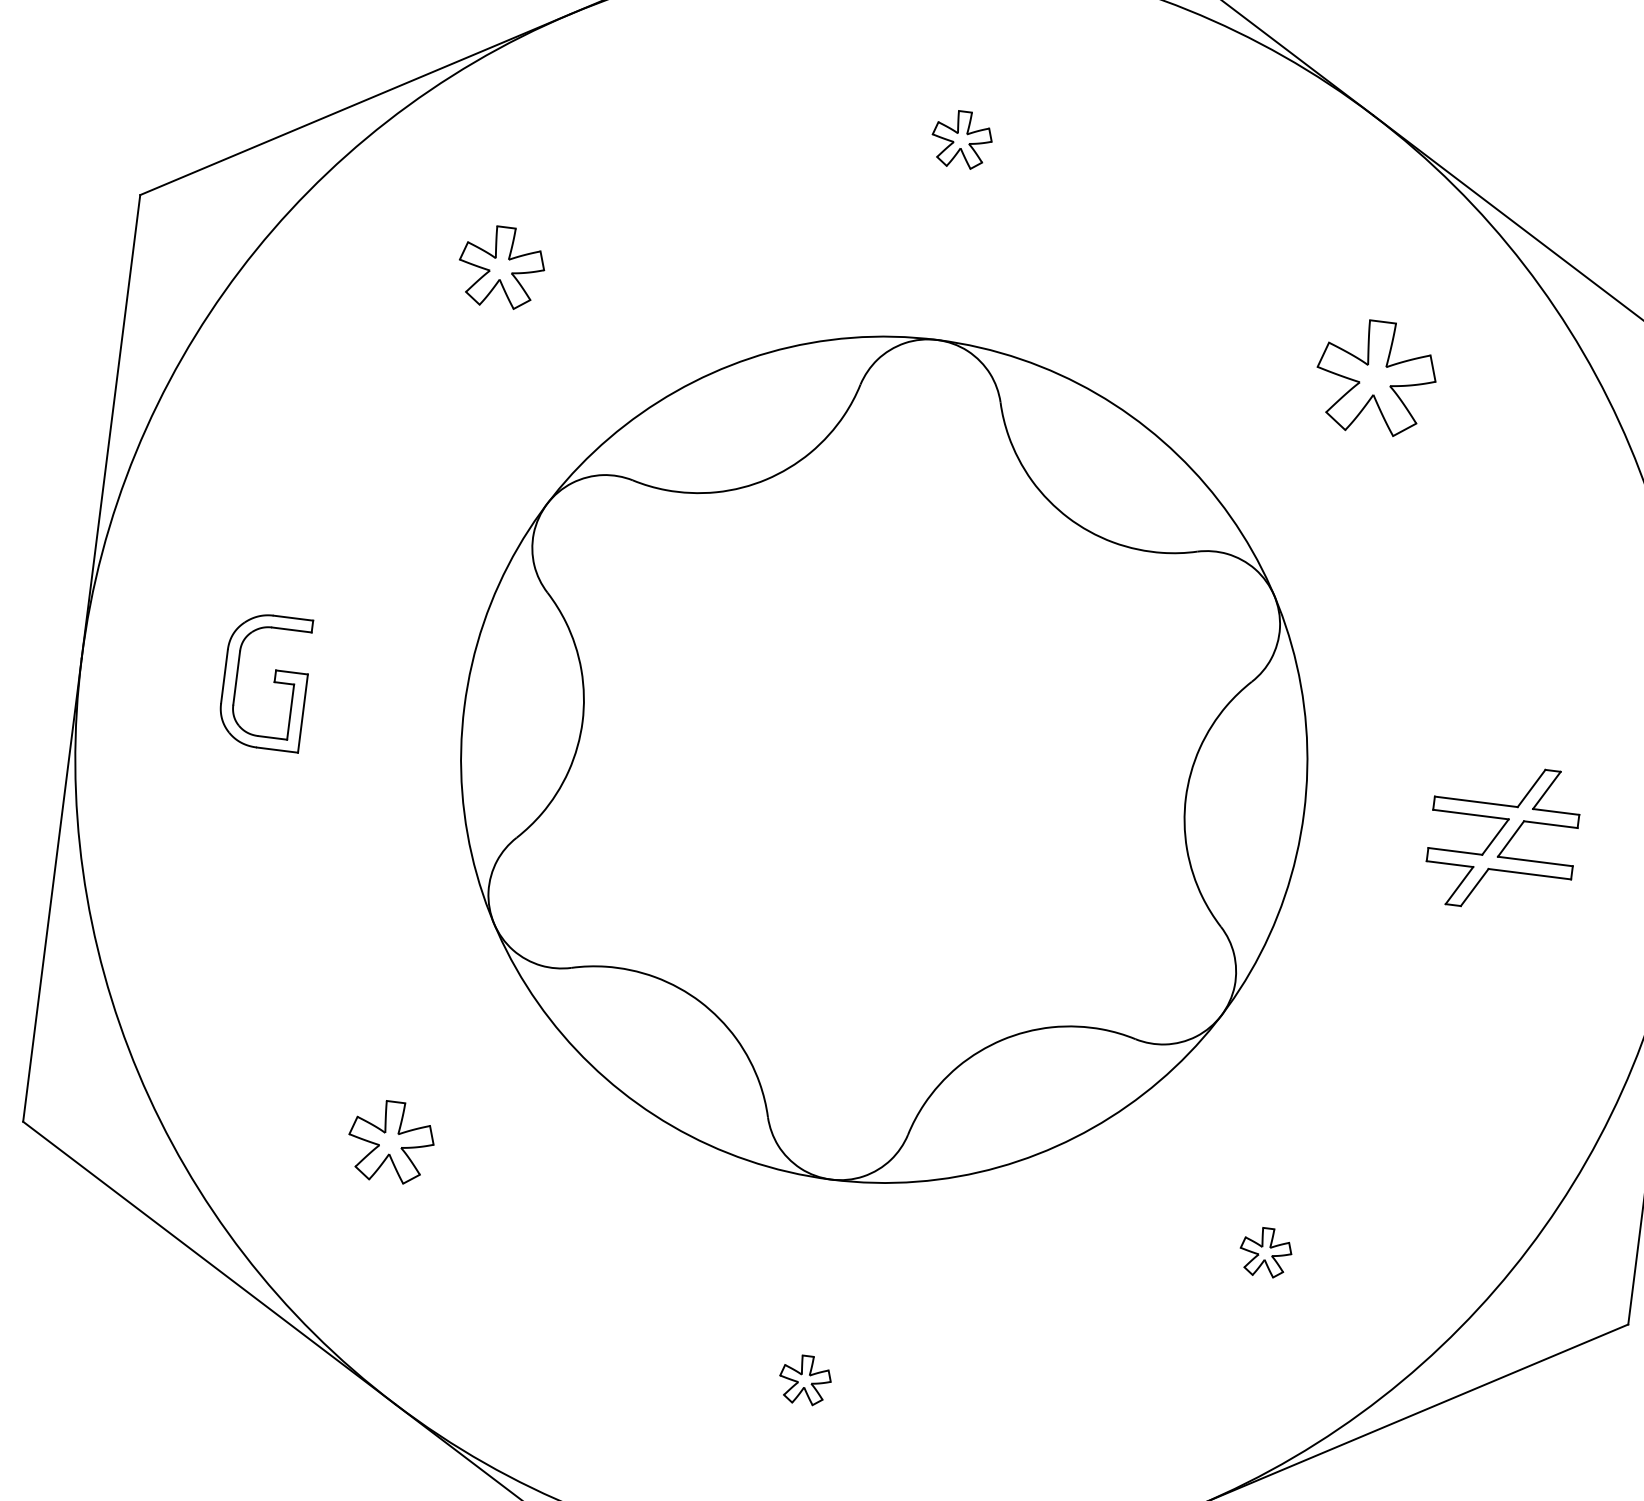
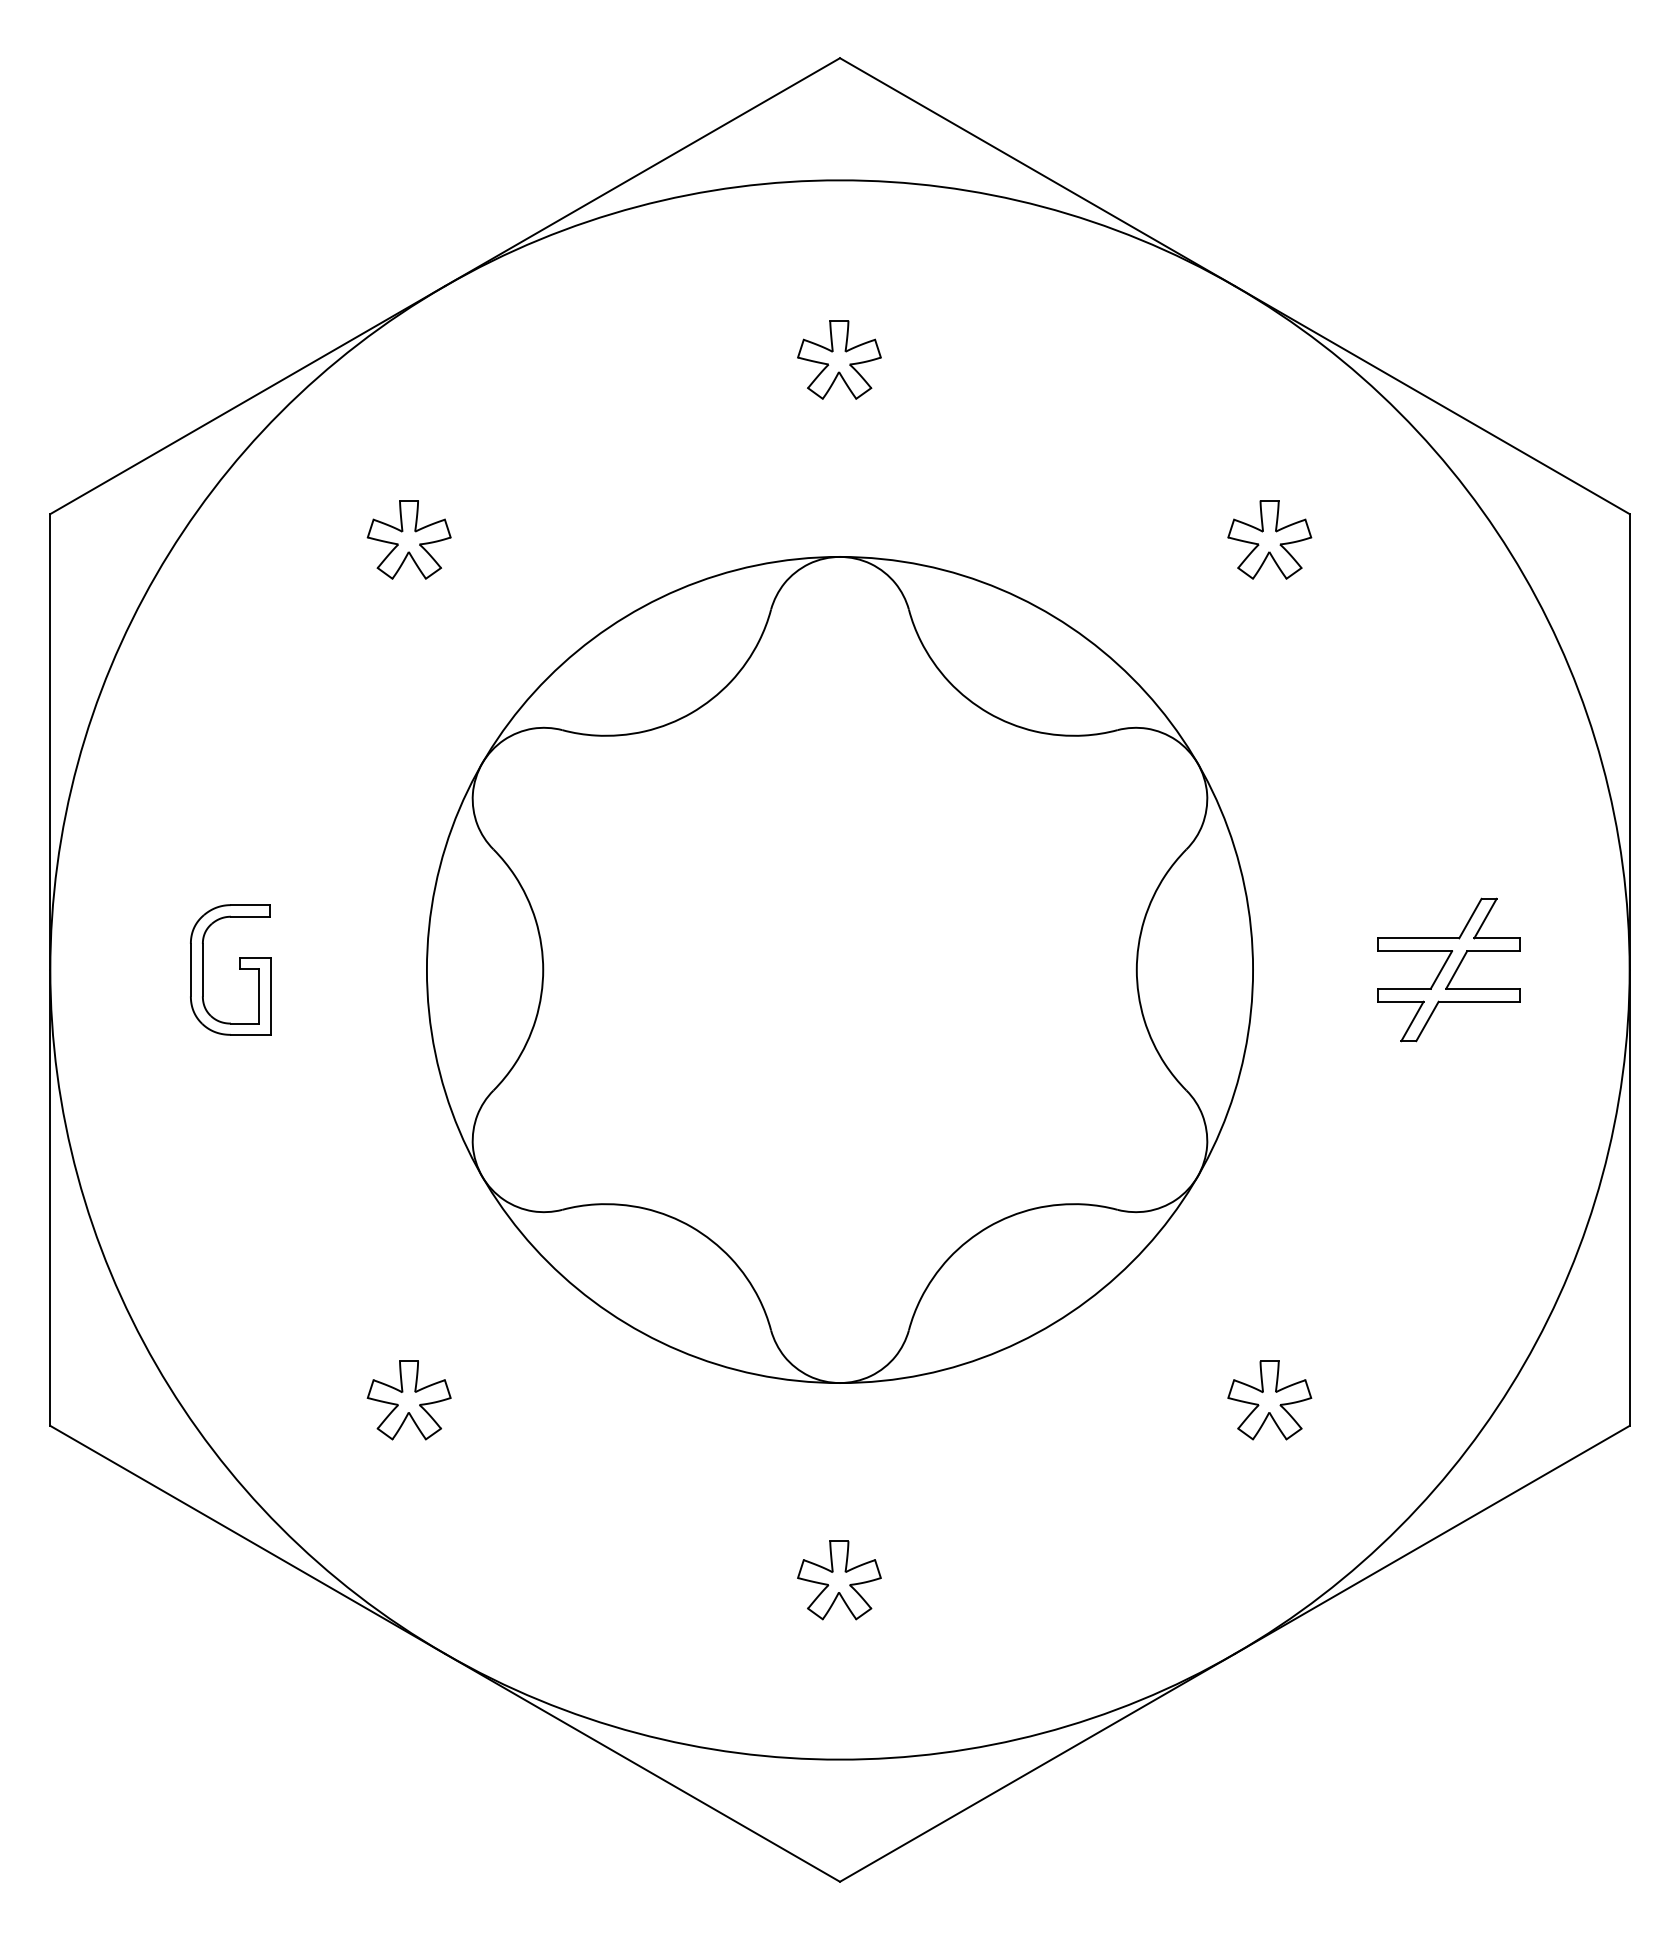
part: (962, 139) -> (839, 359), size x1.43
part: (1376, 377) -> (1269, 539), size x0.71
part: (1265, 1252) -> (1269, 1400), size x1.67
part: (805, 1380) -> (839, 1580), size x1.67

